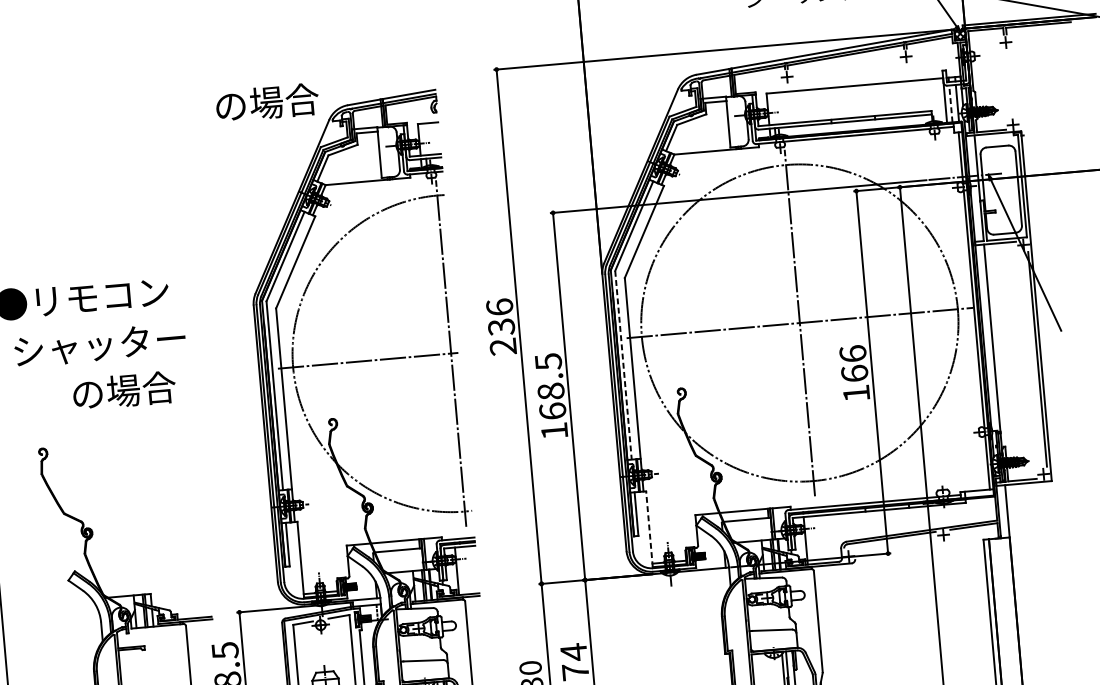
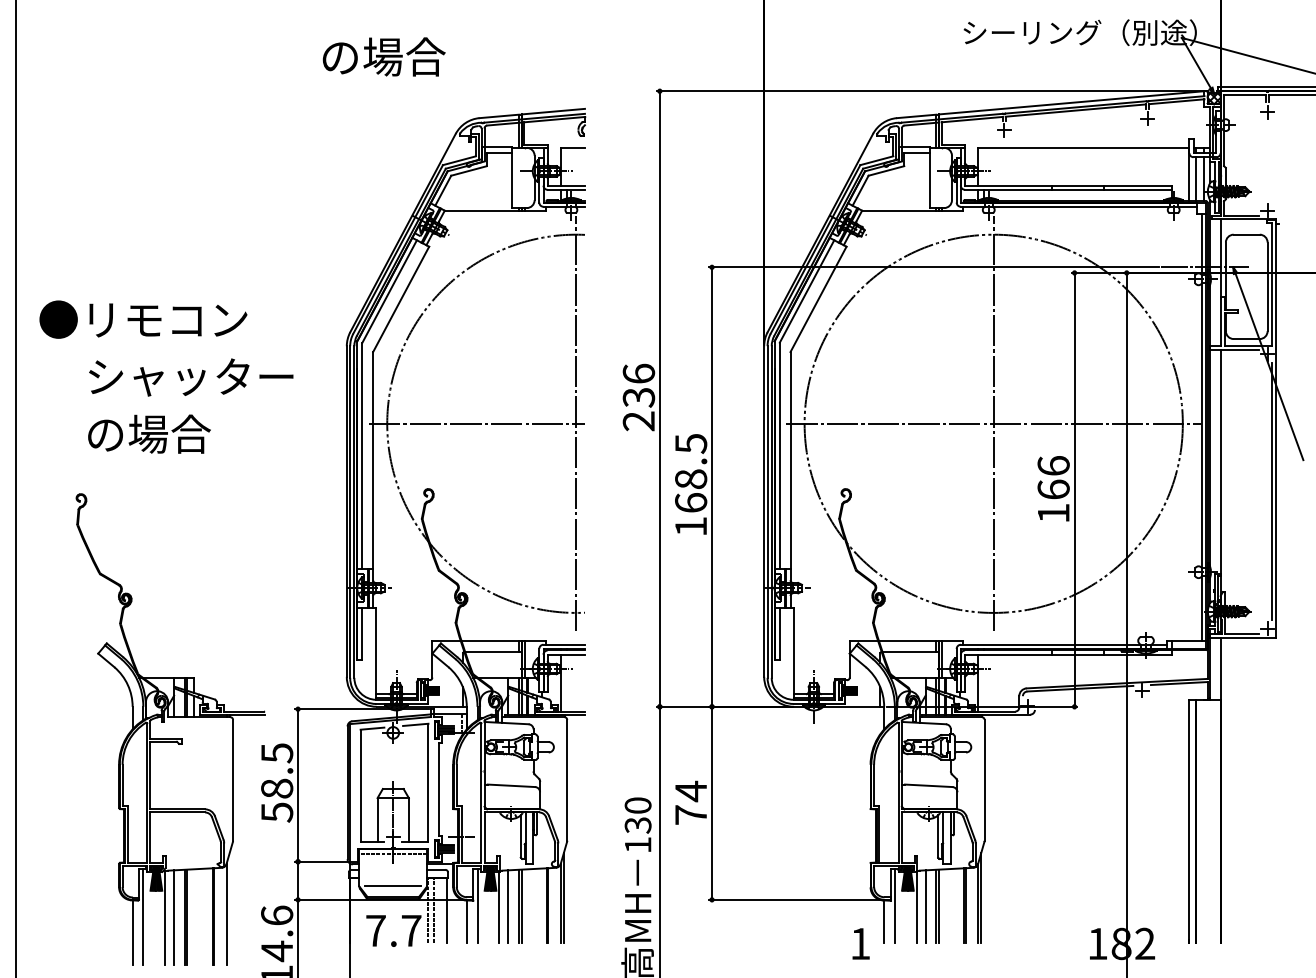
text: (266, 102) -> (383, 56), moved
line: (950, 103) -> (1195, 178), dashed -> solid
text: (100, 345) -> (191, 377), moved
line: (623, 365) -> (779, 455), dashed -> solid
text: (124, 390) -> (149, 433), moved
line: (649, 528) -> (793, 652), dashed -> solid

